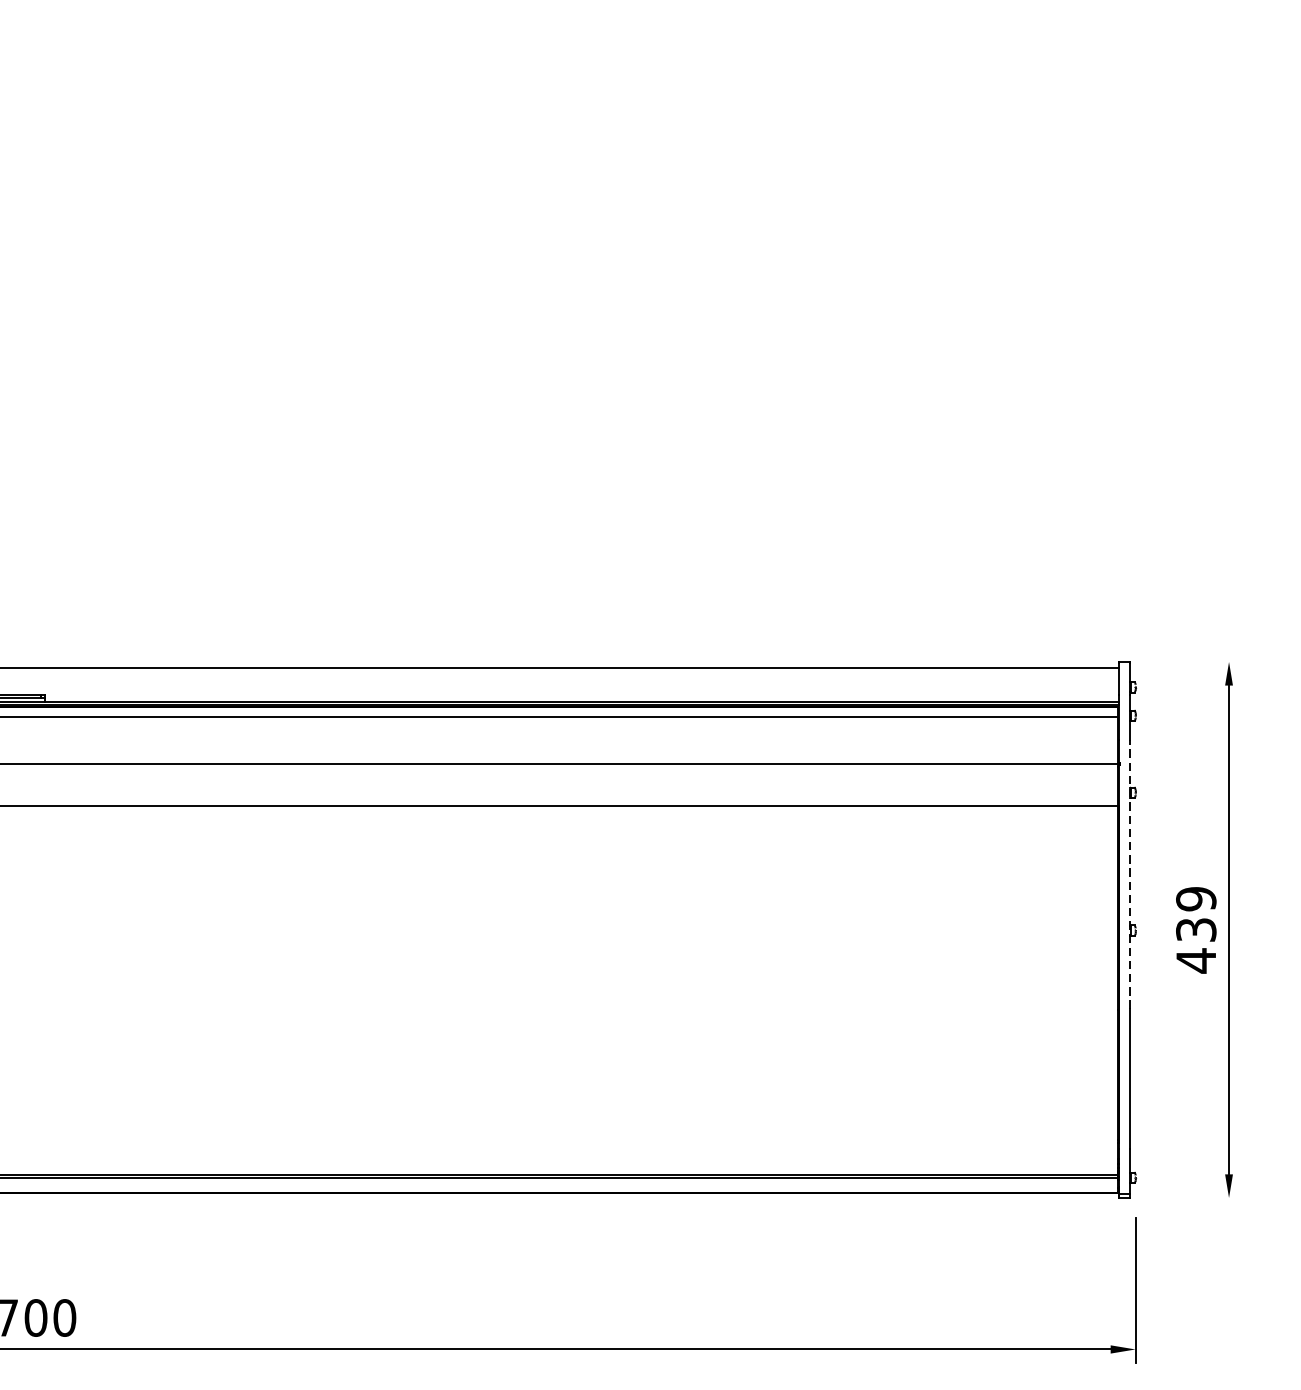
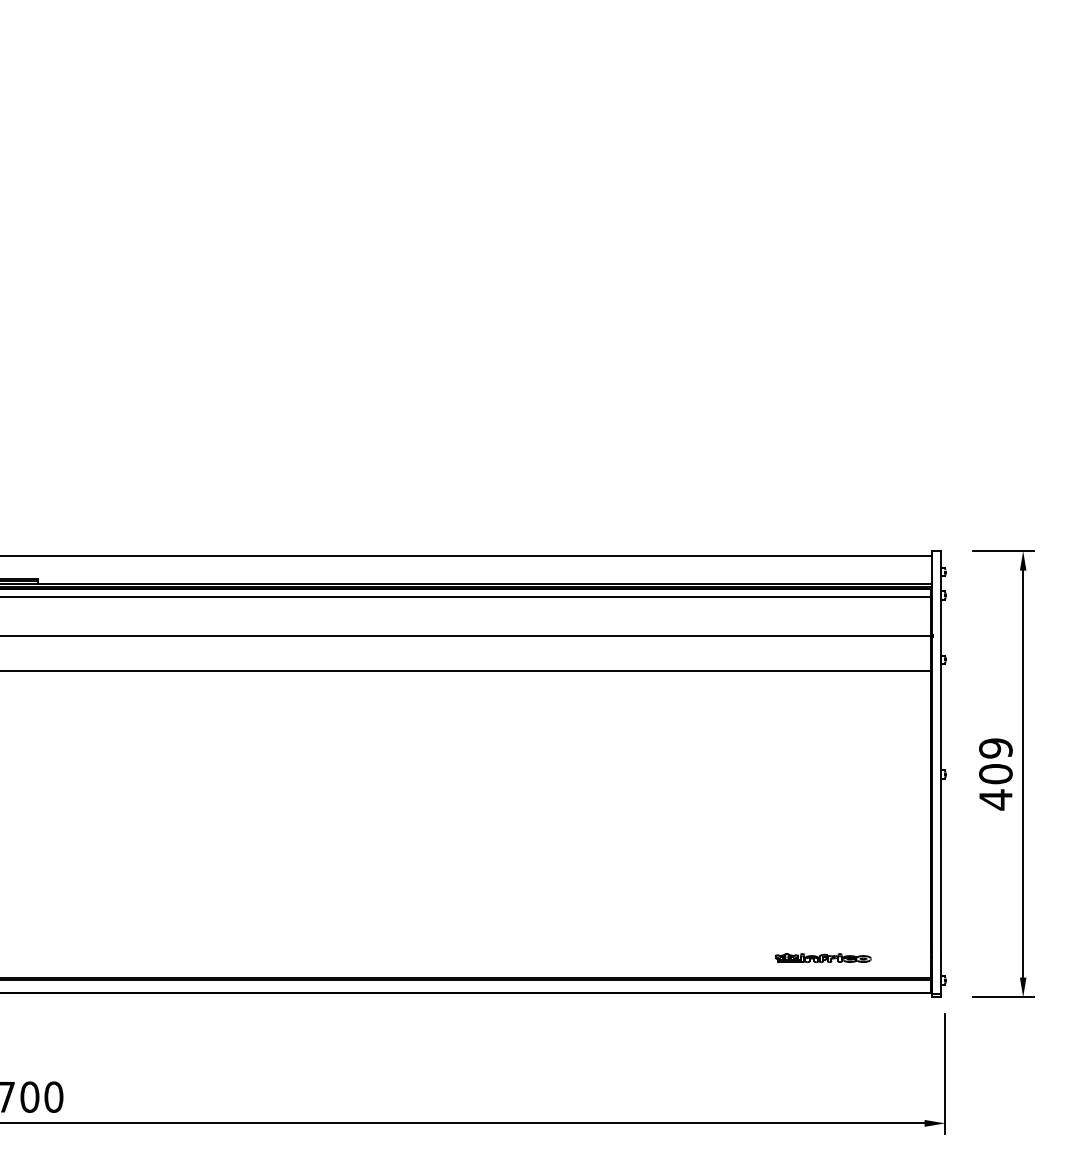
line: (1205, 662) -> (1003, 551), added
line: (1129, 873) -> (940, 727), dashed -> solid
text: (1195, 930) -> (995, 774), 439 -> 409
part: (989, 1150) -> (823, 957), added
line: (1205, 1198) -> (1003, 997), added

